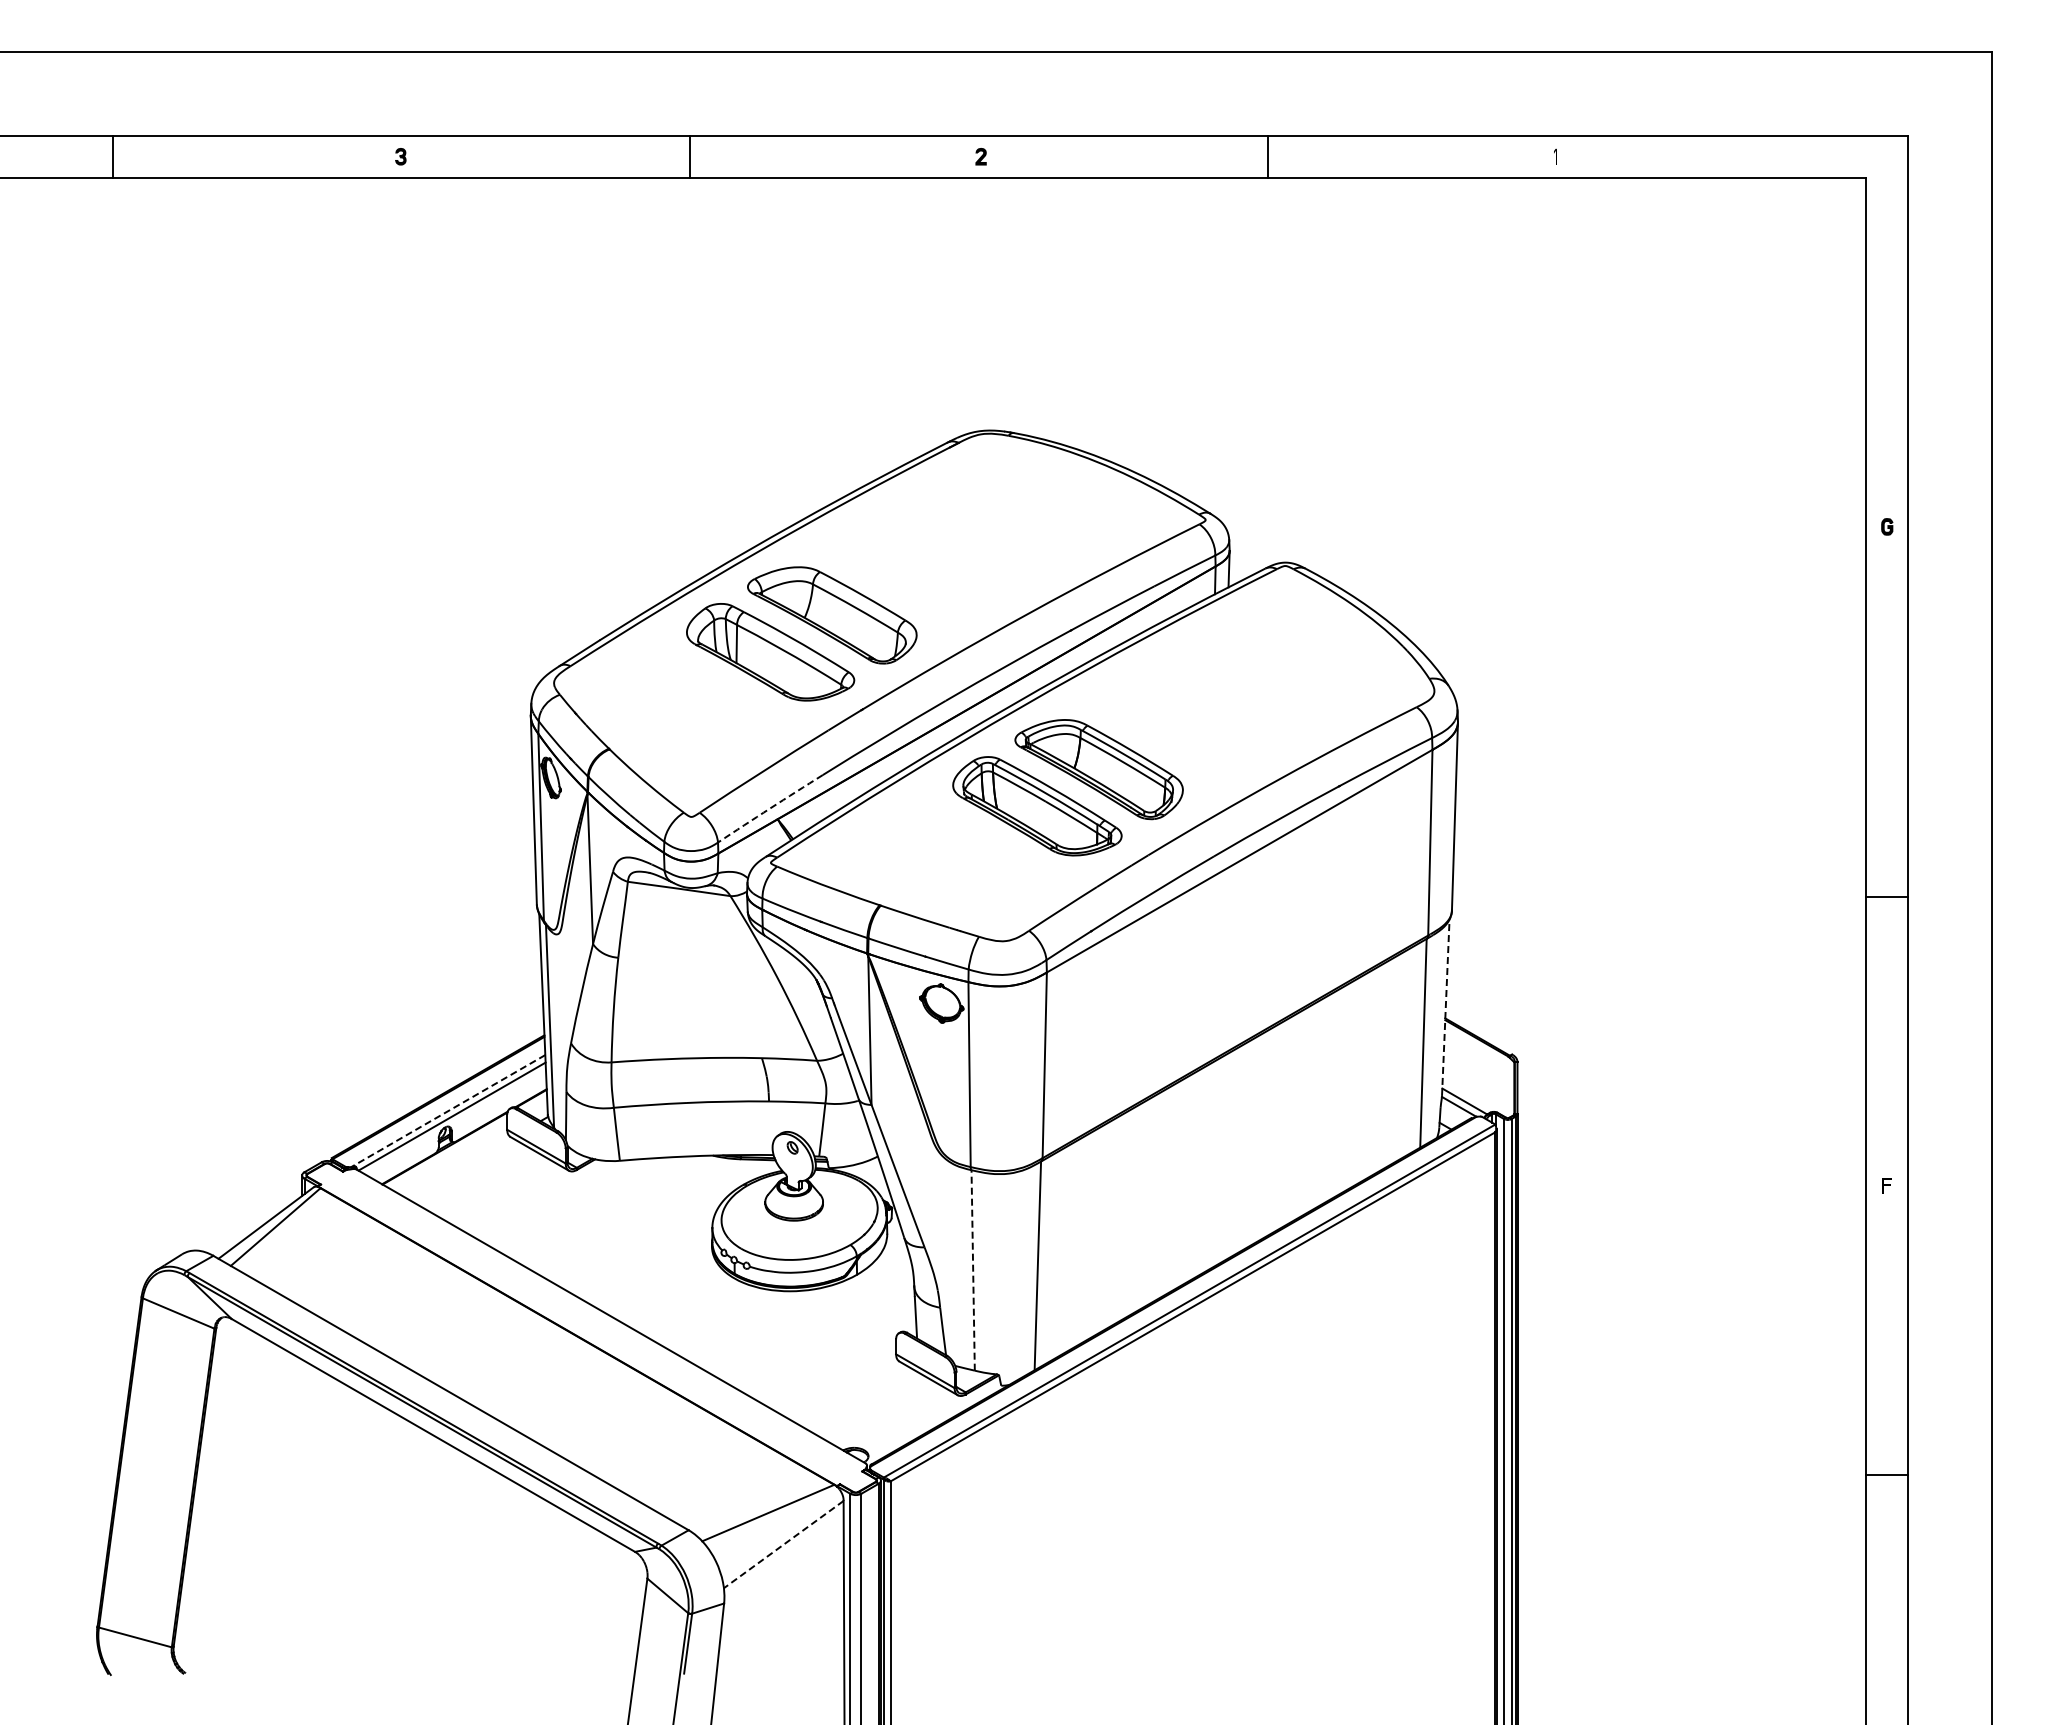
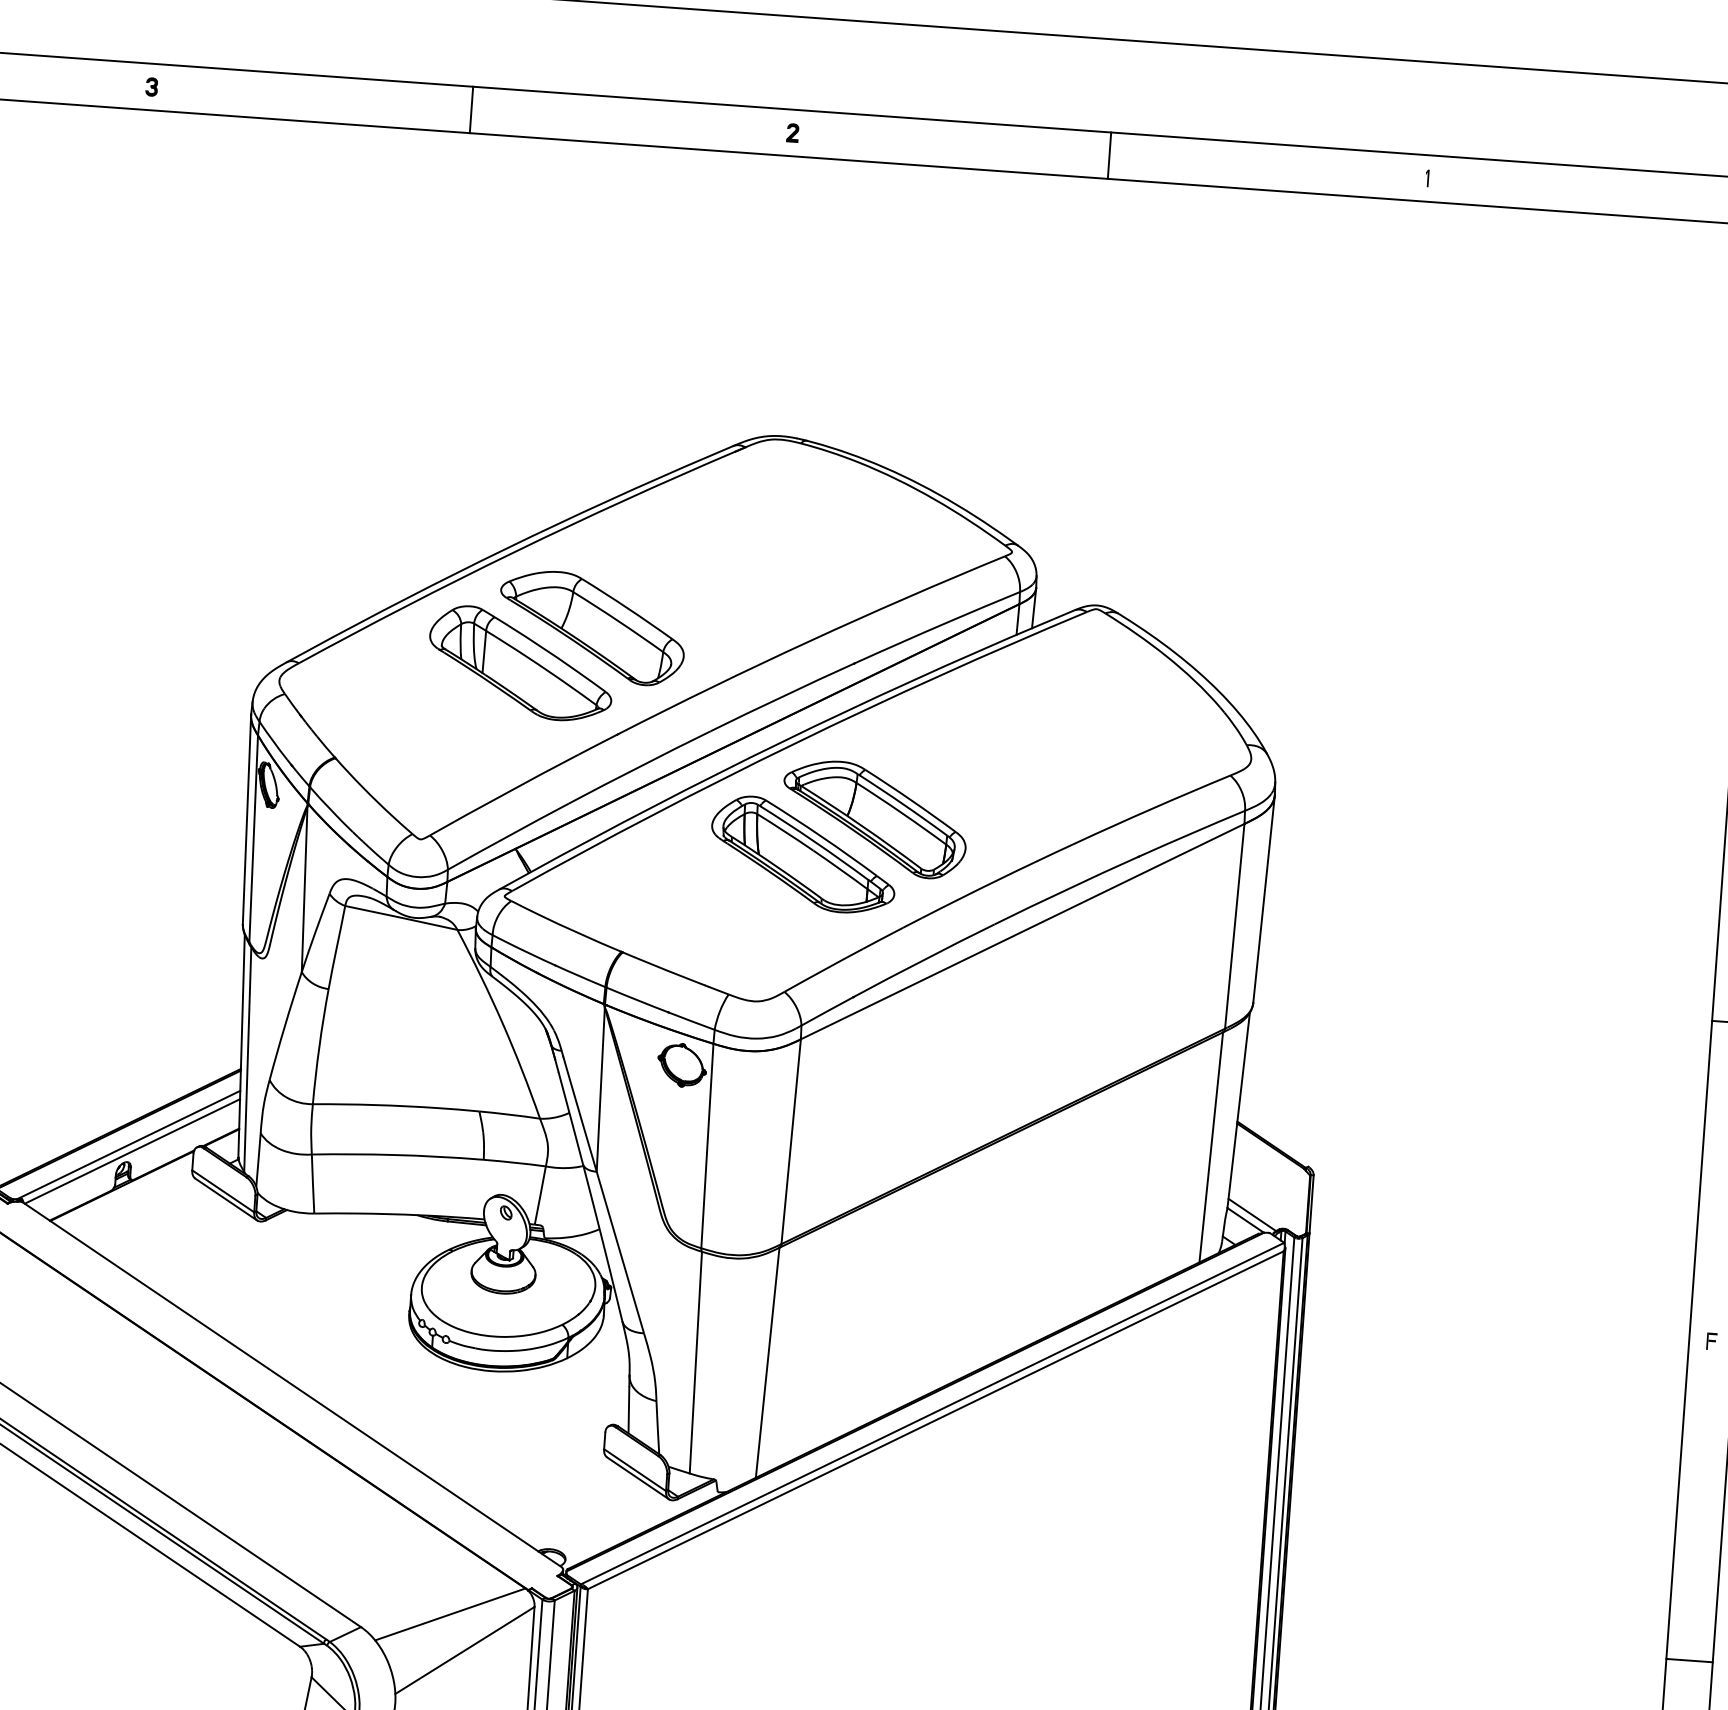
arc: (770, 808) -> (508, 836), dashed -> solid
line: (1445, 1007) -> (1238, 1109), dashed -> solid
line: (448, 1111) -> (128, 1145), dashed -> solid
line: (973, 1269) -> (696, 1361), dashed -> solid
line: (783, 1544) -> (464, 1650), dashed -> solid

